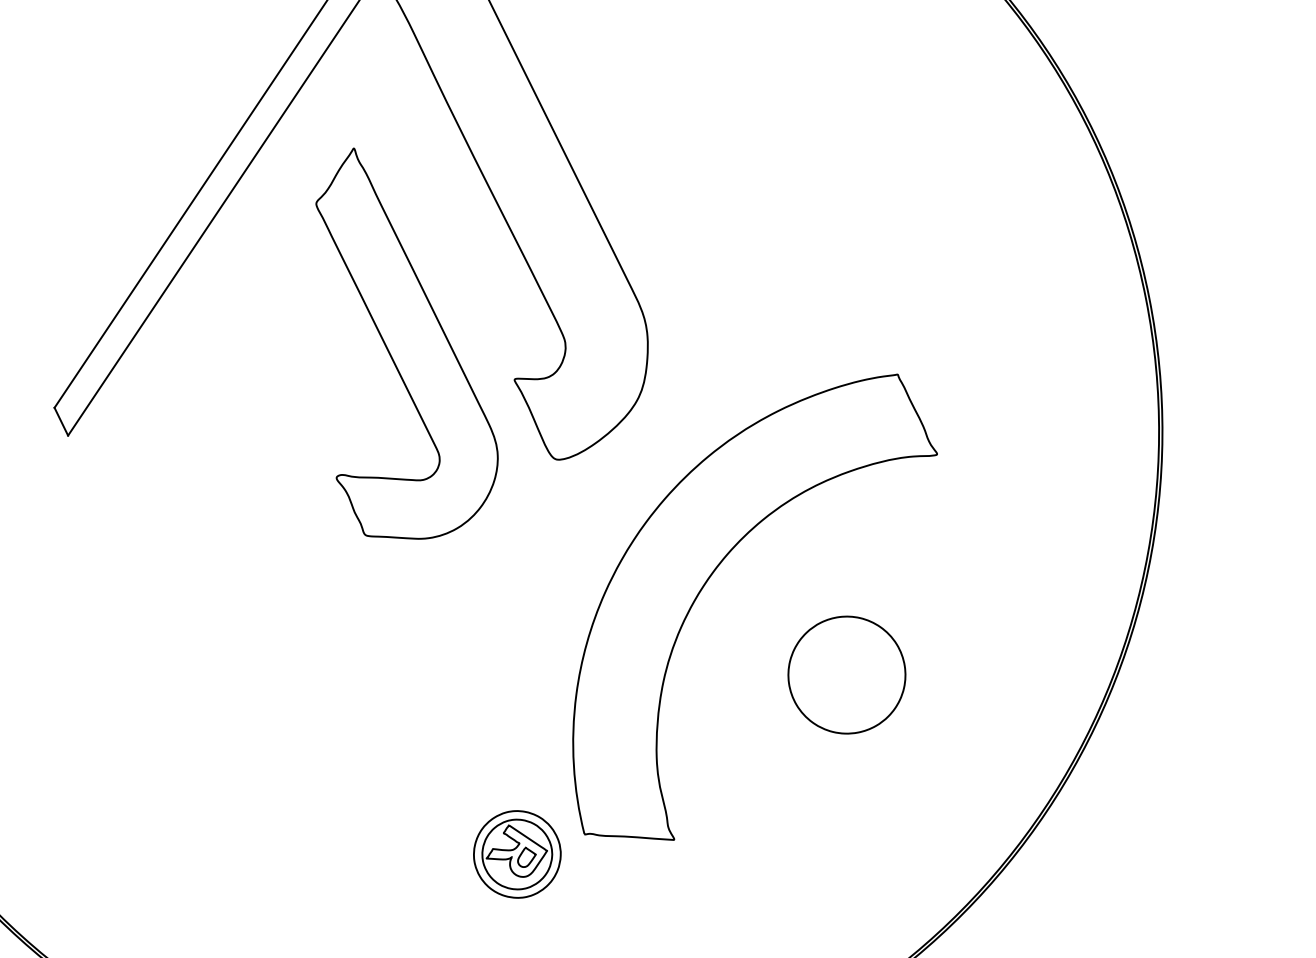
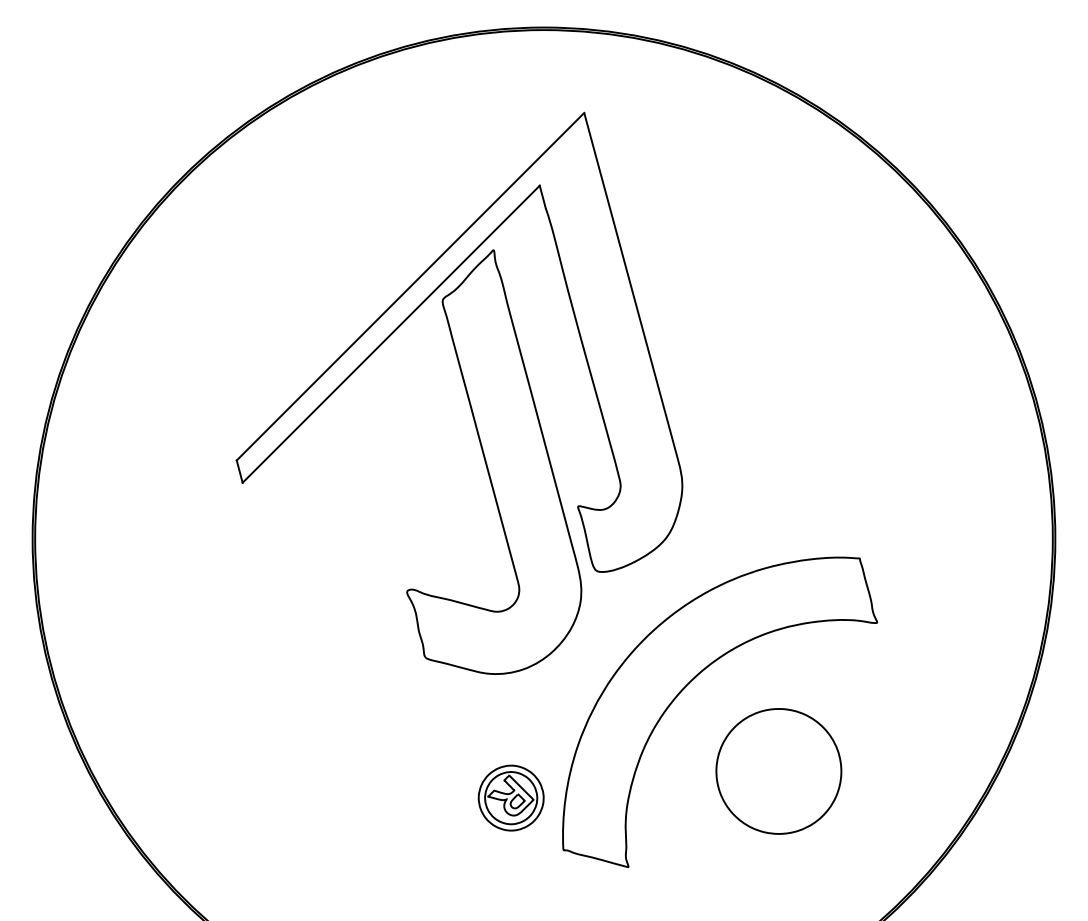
part: (393, 342) -> (494, 461), size x1.43
part: (846, 675) -> (778, 771), size x1.43
part: (516, 853) -> (510, 797), moved

